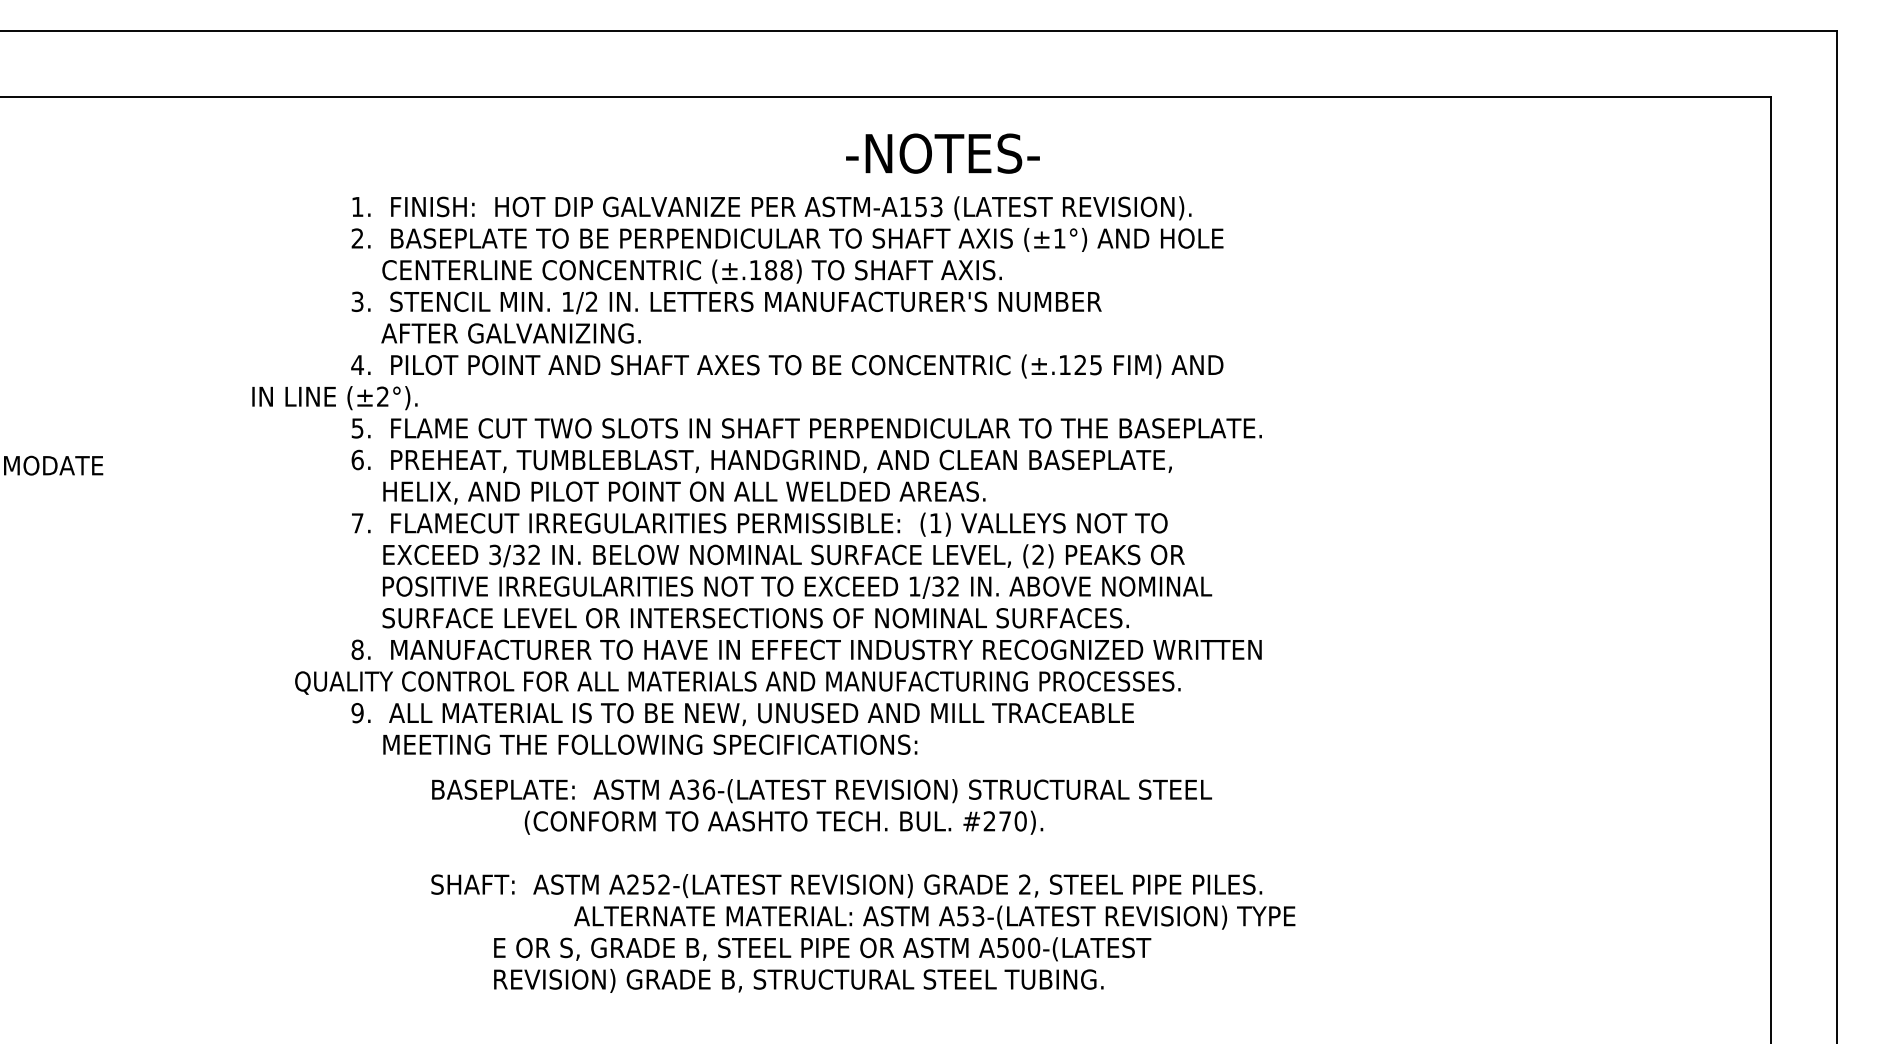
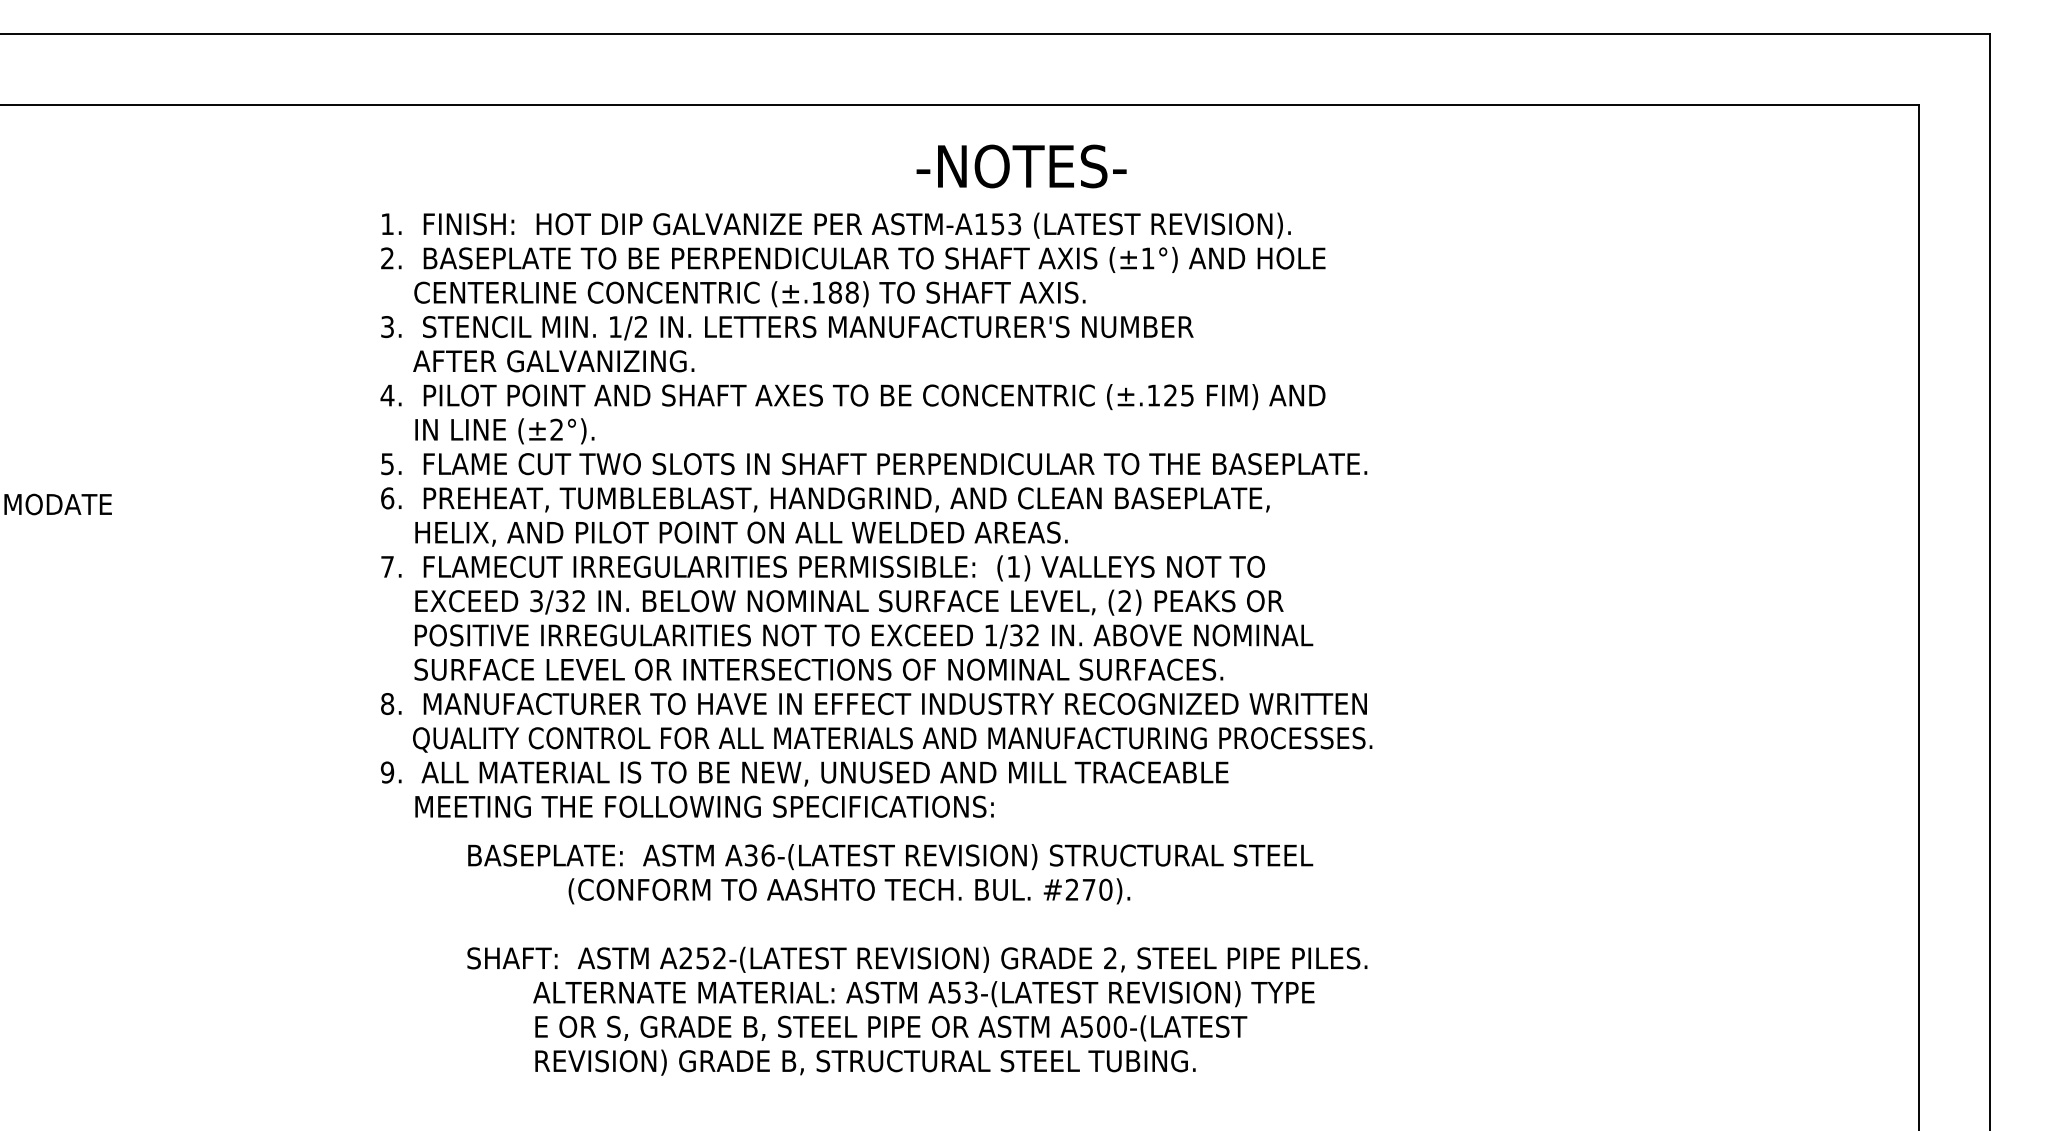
text: (334, 398) -> (504, 431), moved
text: (737, 682) -> (892, 739), moved
text: (934, 917) -> (923, 993), moved

